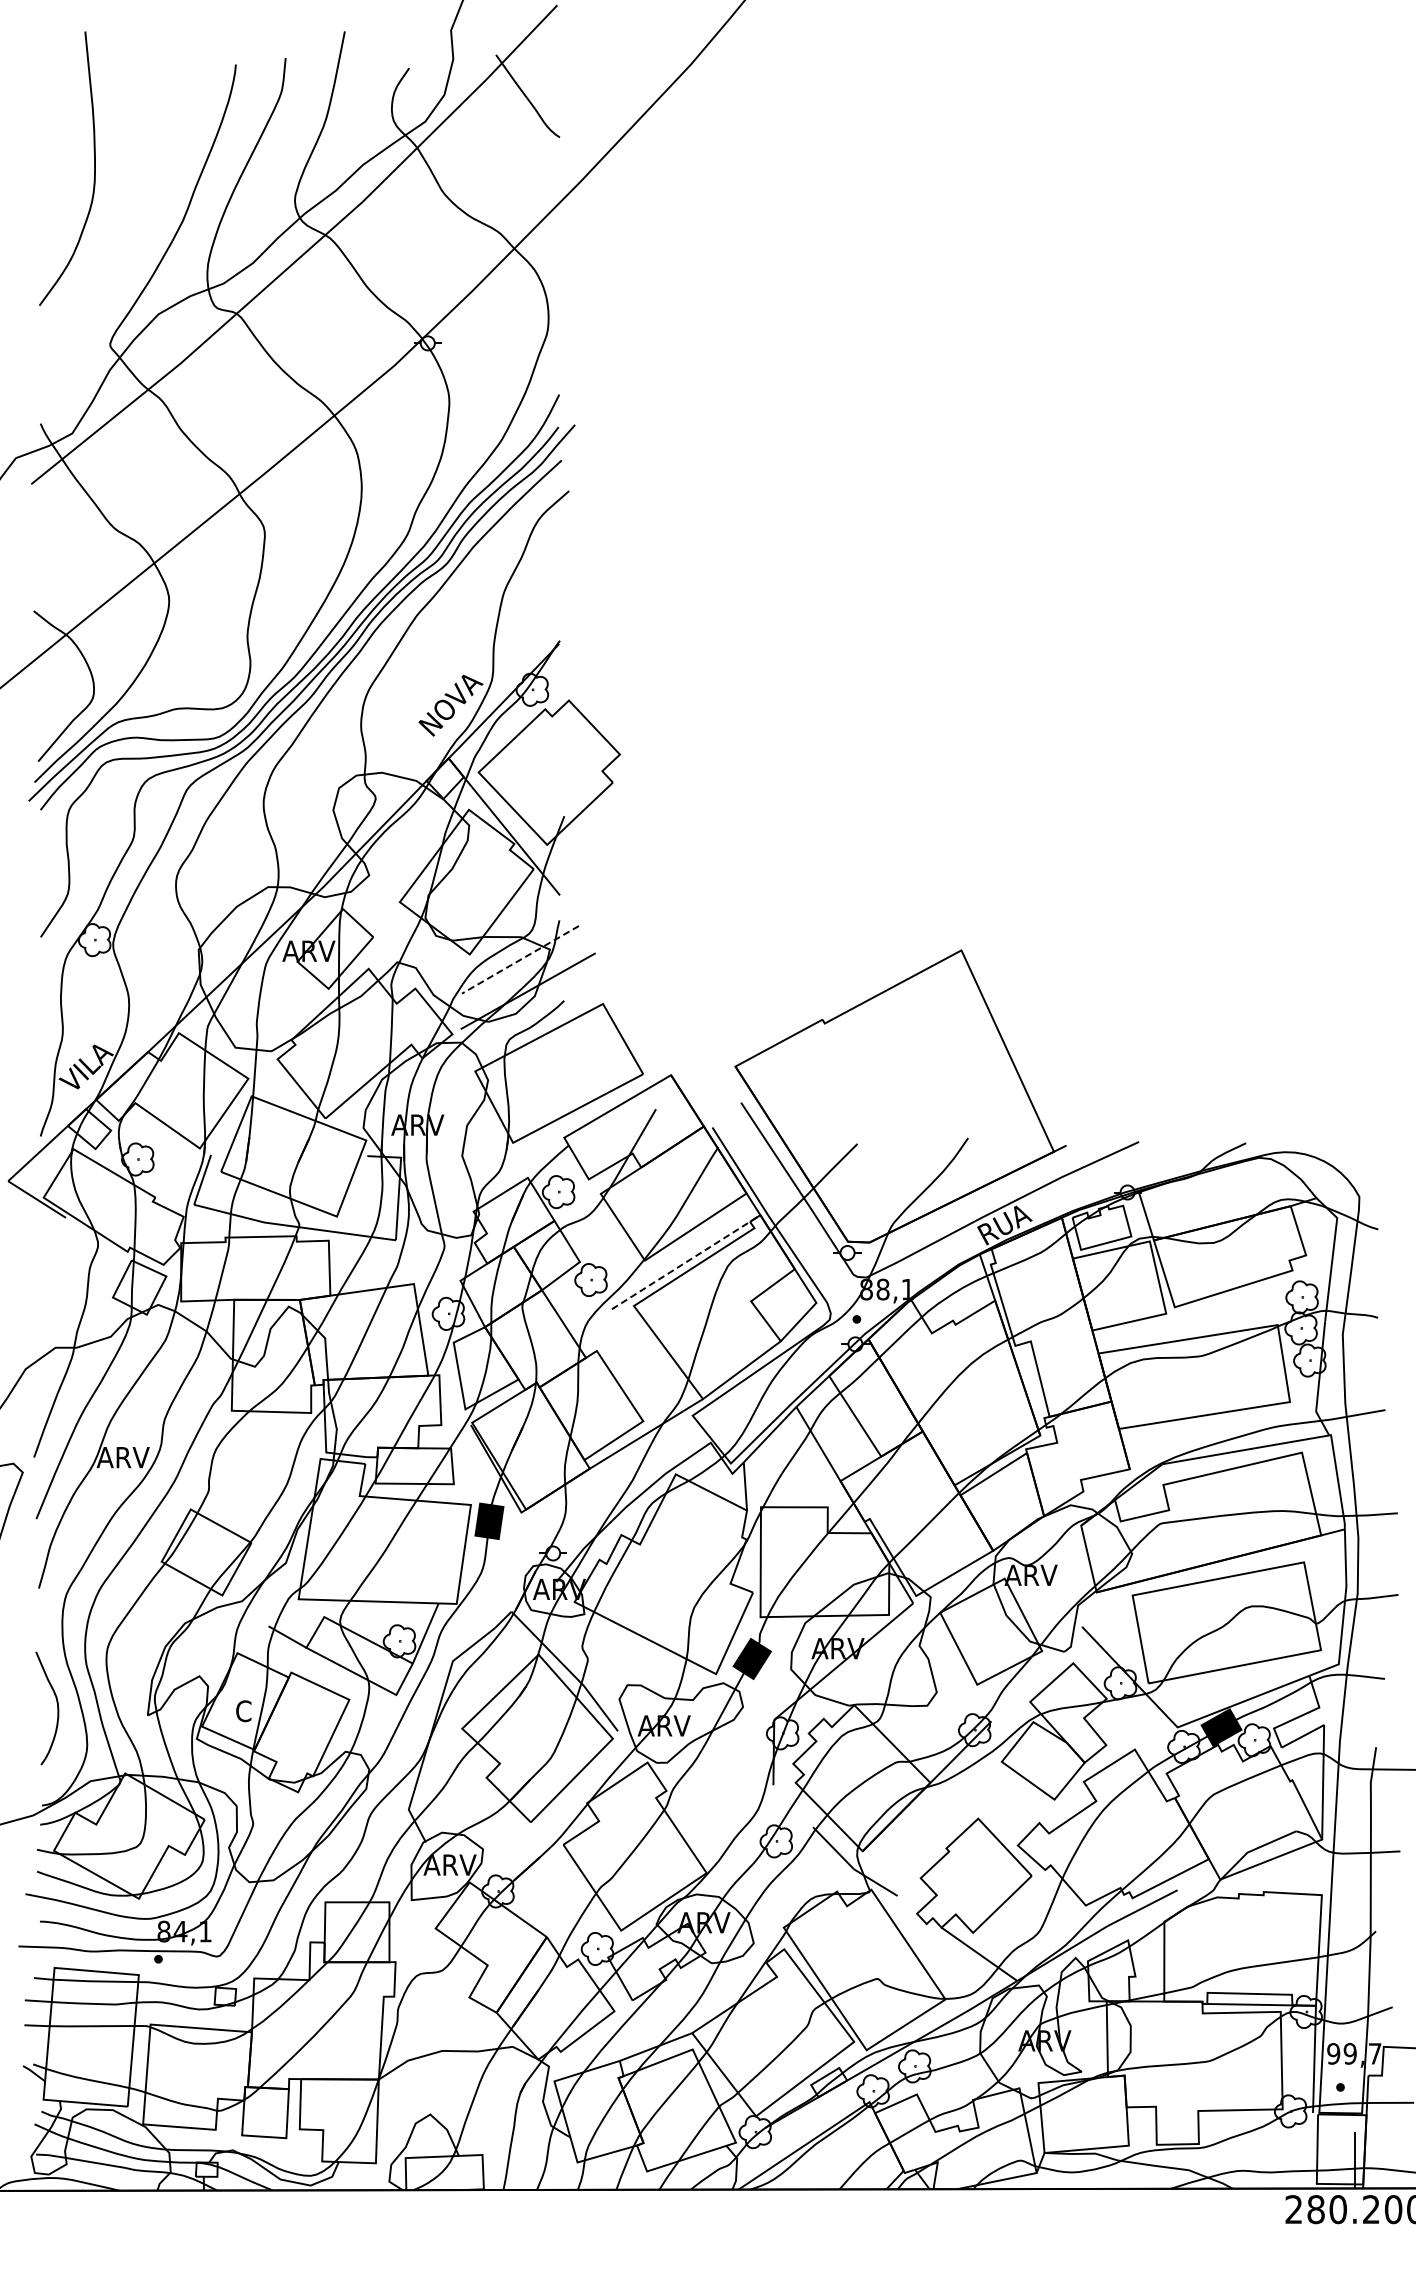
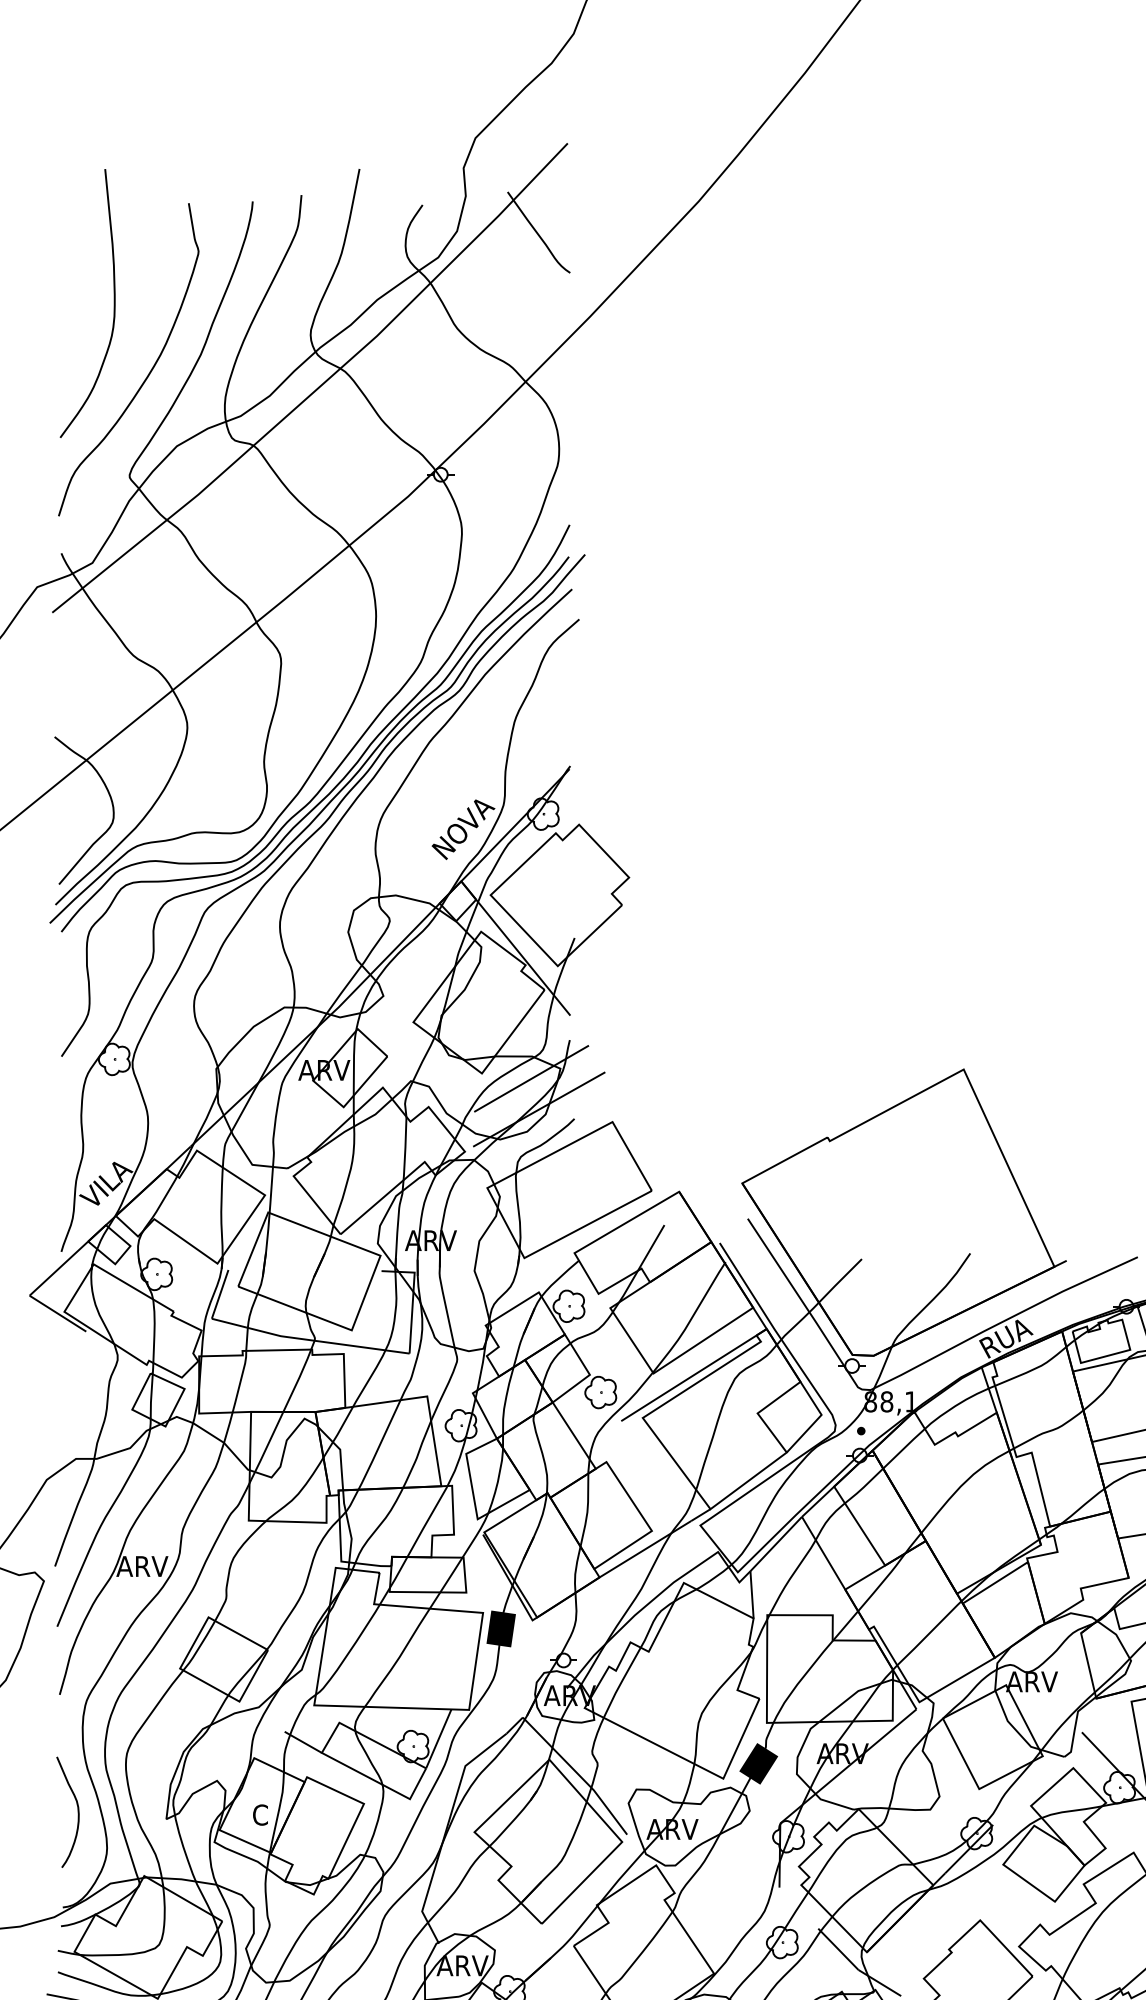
curve: (131, 236) -> (150, 369), added
line: (520, 959) -> (531, 1078), dashed -> solid
line: (686, 1261) -> (694, 1374), dashed -> solid

